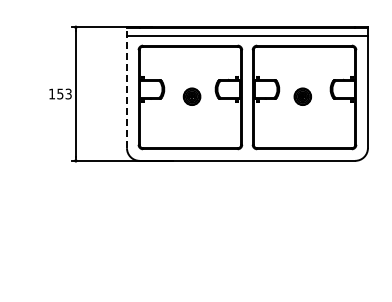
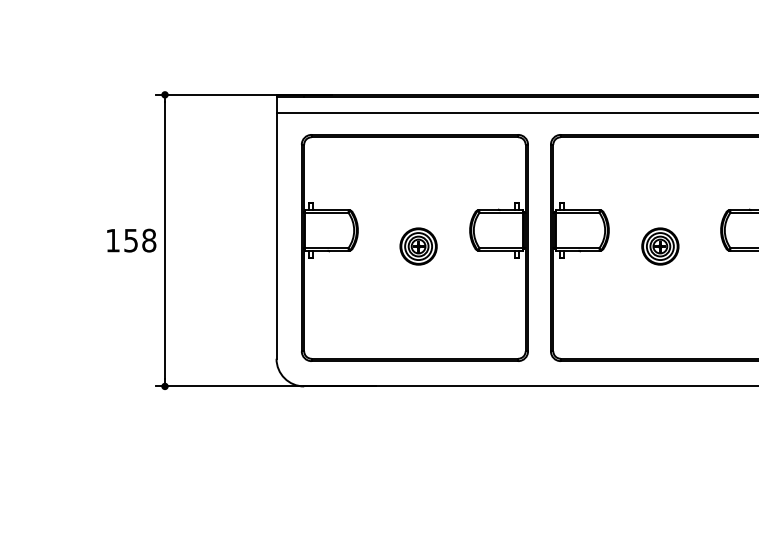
line: (126, 87) -> (275, 226), dashed -> solid
text: (68, 93) -> (148, 239), 153 -> 158

